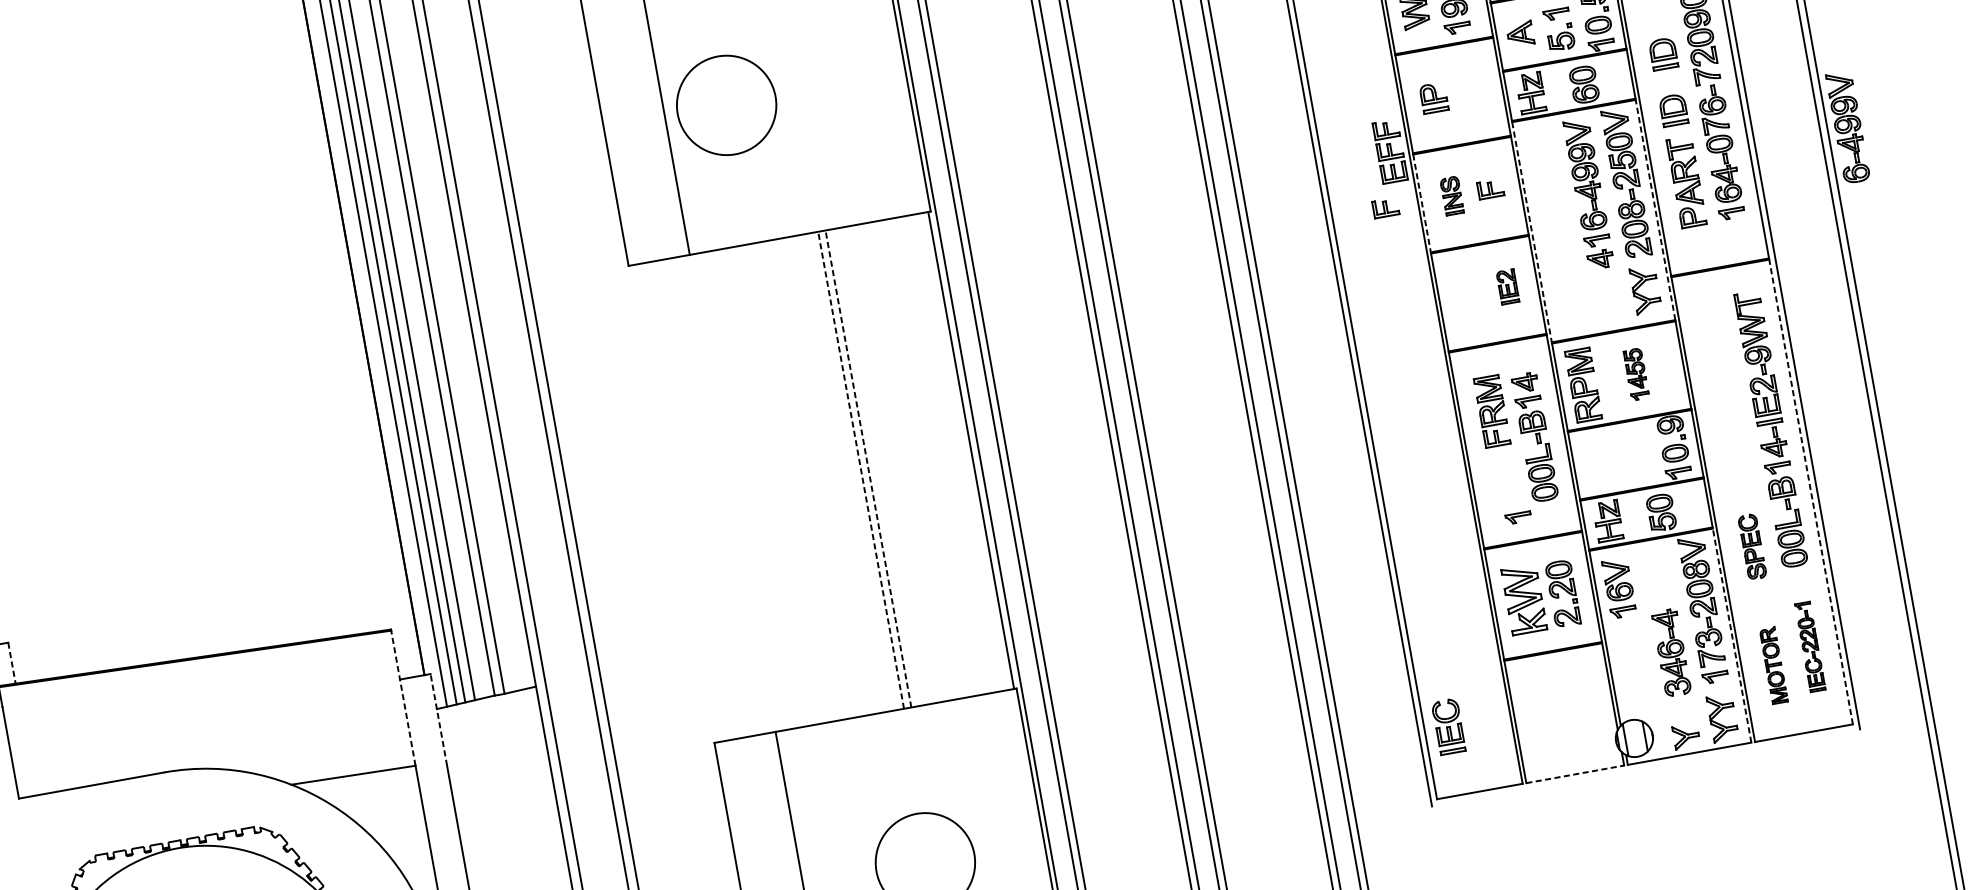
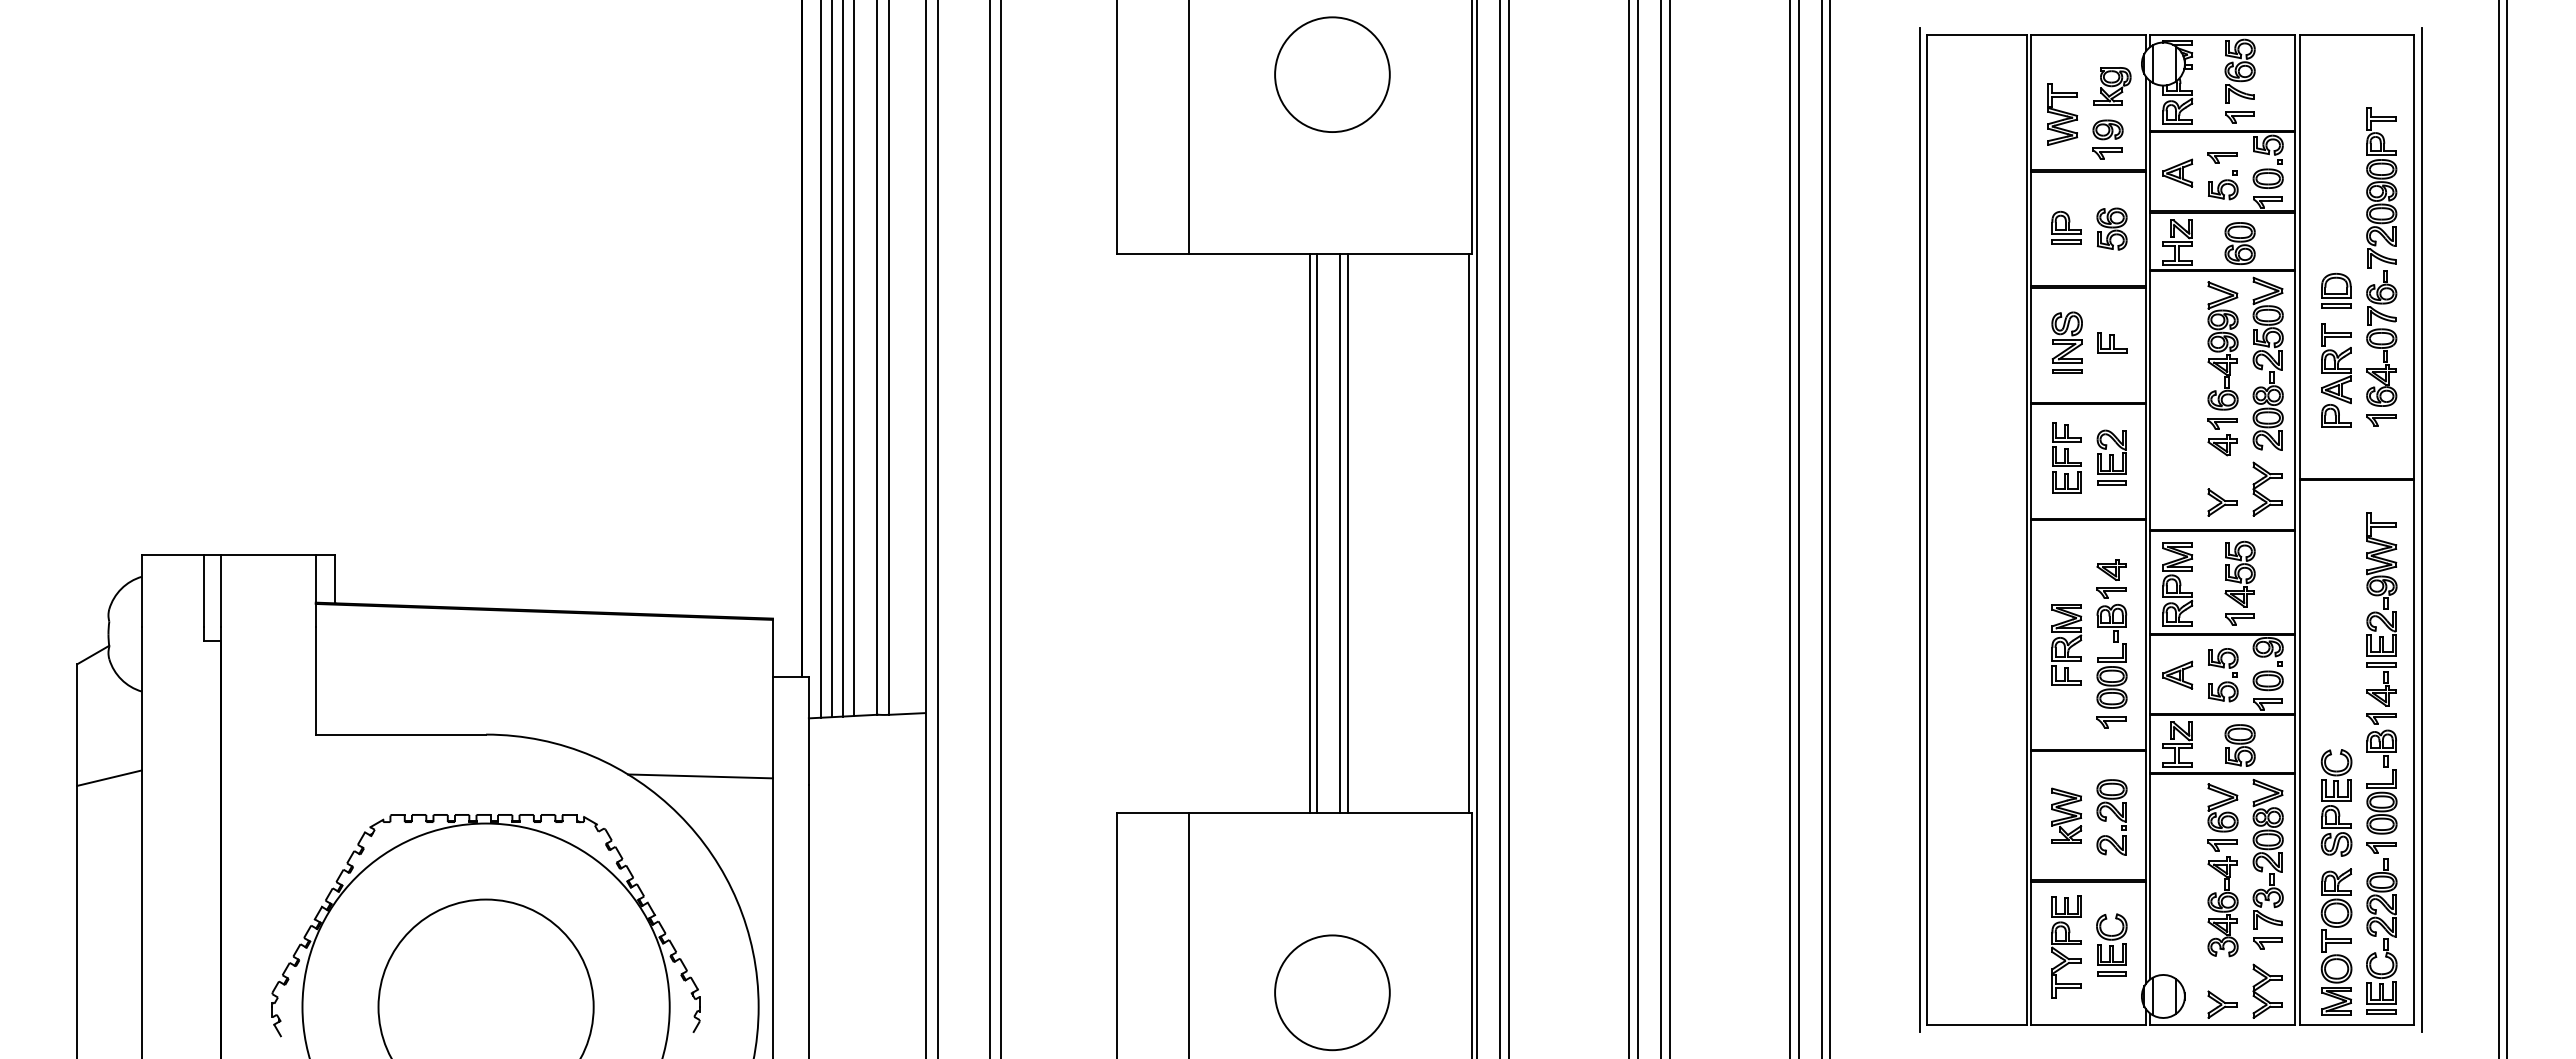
part: (1663, 53) -> (2336, 224), removed
part: (1472, 91) -> (2111, 228), added
circle: (726, 105) -> (1332, 74), moved
part: (1847, 127) -> (2530, 345), removed
part: (1389, 151) -> (2066, 457), moved
part: (1451, 195) -> (2066, 342), size x1.43
line: (1422, 203) -> (2031, 345), dashed -> solid
part: (1385, 207) -> (1989, 342), removed
line: (1655, 209) -> (2295, 399), dashed -> solid
line: (1532, 232) -> (2150, 400), dashed -> solid
part: (1507, 286) -> (2111, 457), size x1.43
part: (1609, 308) -> (2222, 502), added
part: (1635, 373) -> (2239, 582), size x1.43
part: (1492, 411) -> (2066, 644), moved
part: (1638, 460) -> (2224, 681), added
part: (1597, 461) -> (2177, 674), added
line: (868, 468) -> (1348, 533), dashed -> solid
line: (860, 470) -> (1339, 533), dashed -> solid
line: (841, 473) -> (1316, 533), added
line: (835, 474) -> (1309, 533), added
line: (1811, 491) -> (2414, 752), dashed -> solid
part: (1518, 518) -> (2111, 722), moved
part: (1752, 546) -> (2336, 802), size x1.43
part: (1618, 588) -> (2222, 817), moved
part: (1524, 599) -> (2066, 815), size x0.71
line: (1732, 635) -> (2295, 899), dashed -> solid
part: (1809, 647) -> (2381, 928), size x1.67
line: (12, 663) -> (335, 579), dashed -> solid
part: (1773, 665) -> (2336, 941), size x1.67
line: (403, 697) -> (773, 698), dashed -> solid
part: (1544, 710) -> (2066, 946), added
line: (438, 720) -> (808, 731), dashed -> solid
part: (1448, 726) -> (2111, 944), moved
line: (1575, 774) -> (2089, 1025), dashed -> solid

